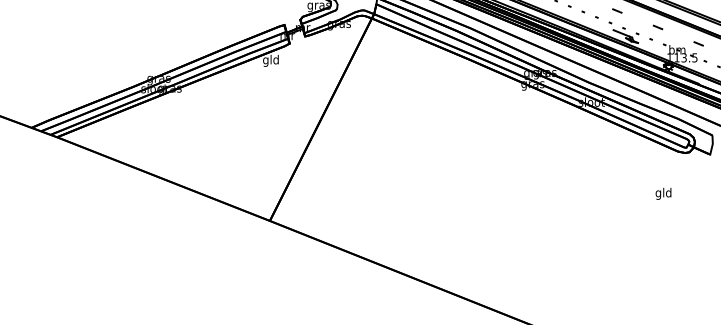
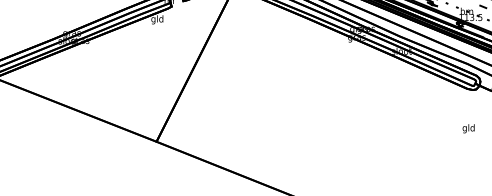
text: (663, 193) -> (468, 128), moved

